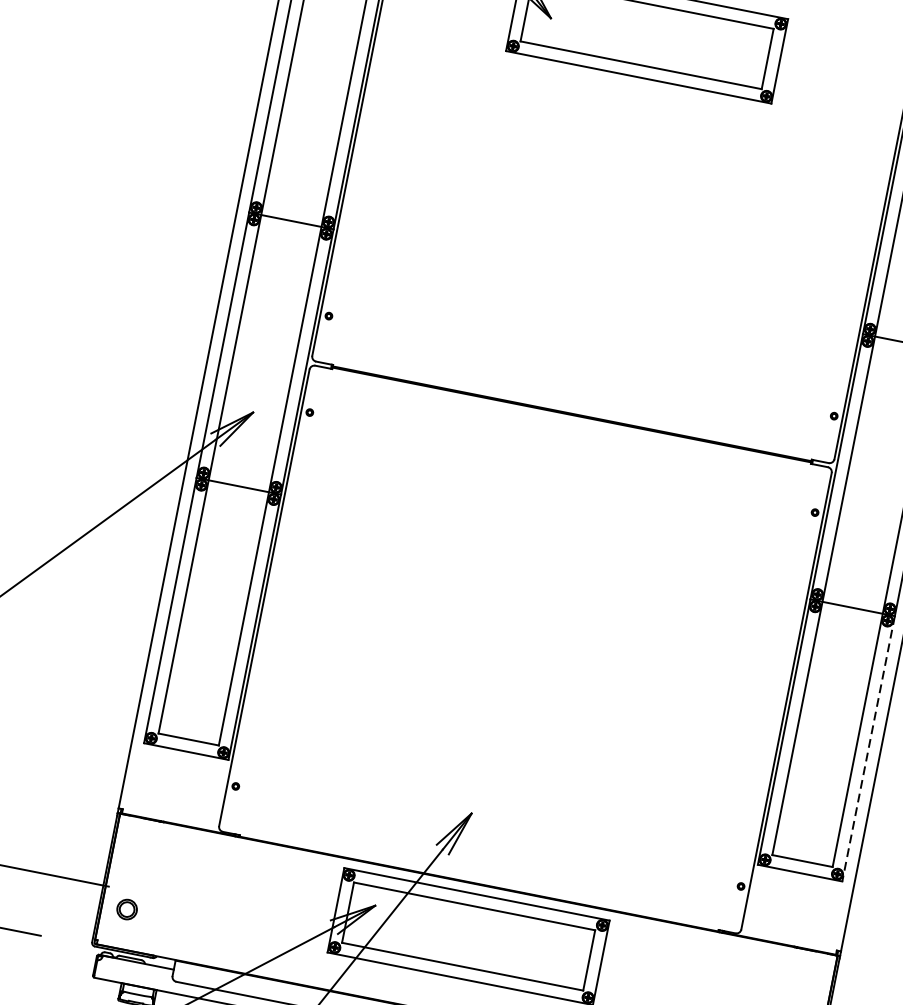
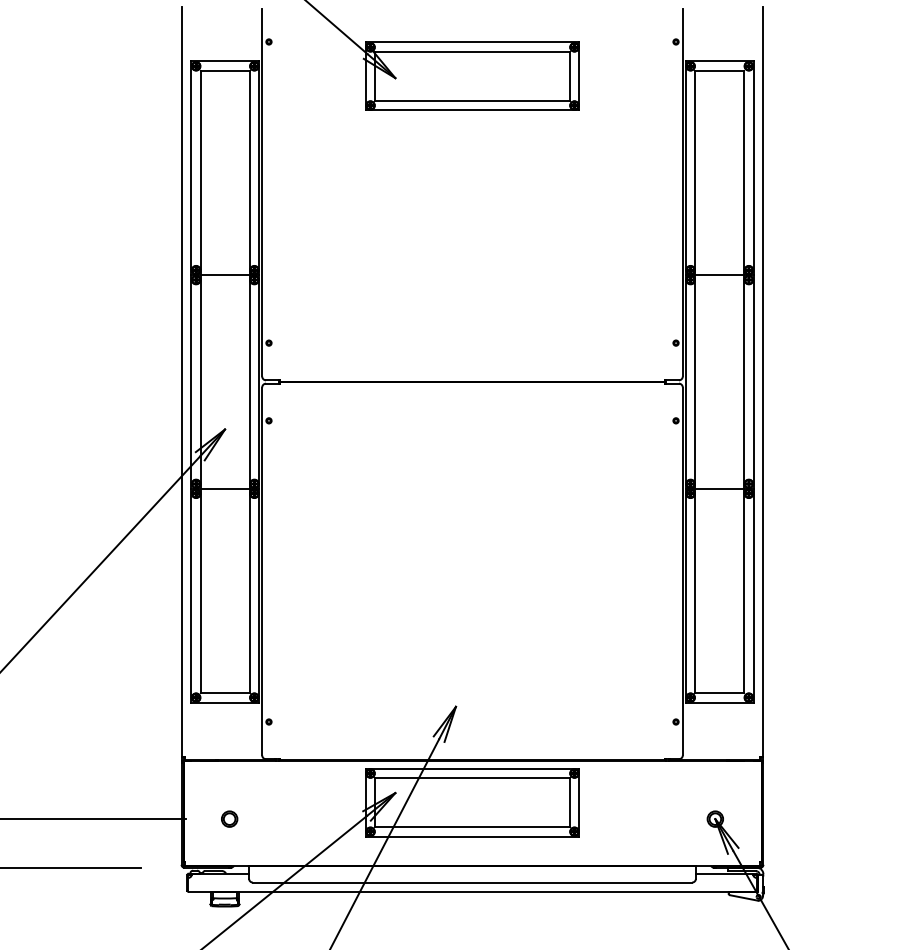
line: (868, 748) -> (753, 595), dashed -> solid
part: (127, 908) -> (229, 818), moved

